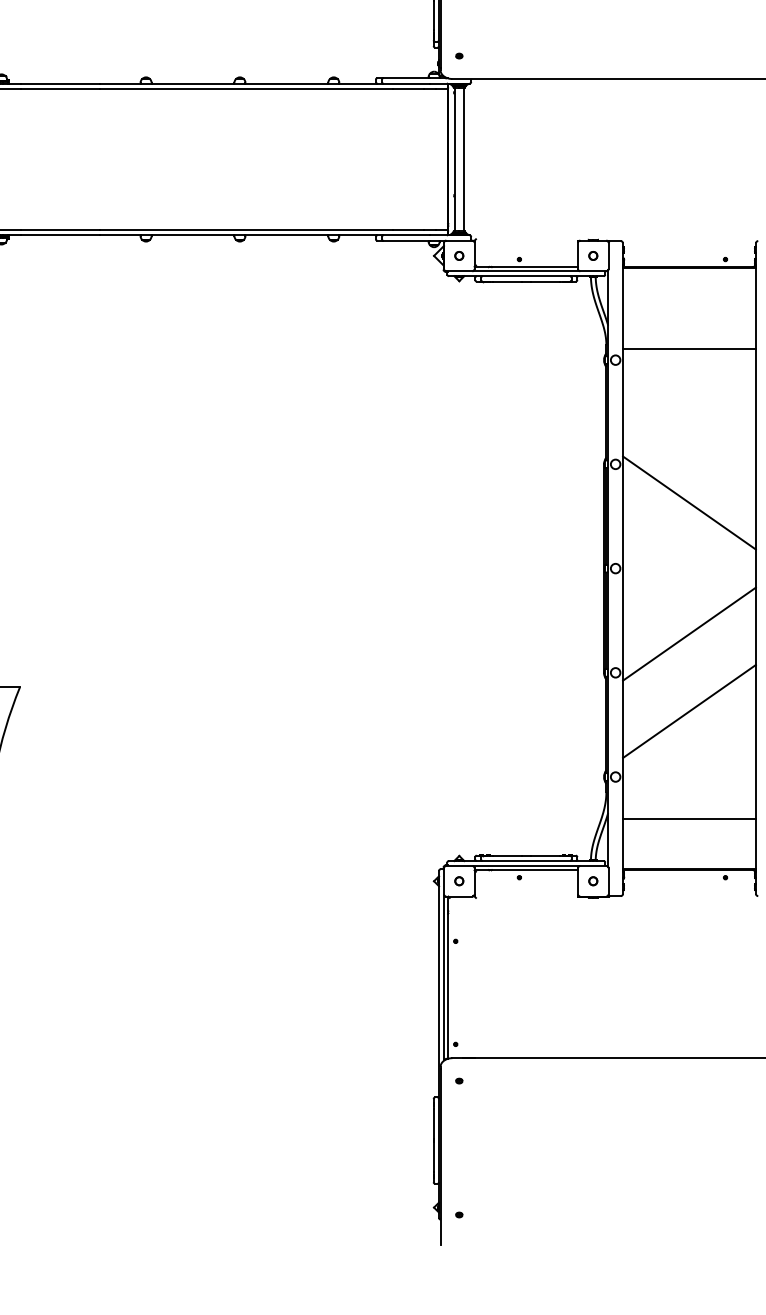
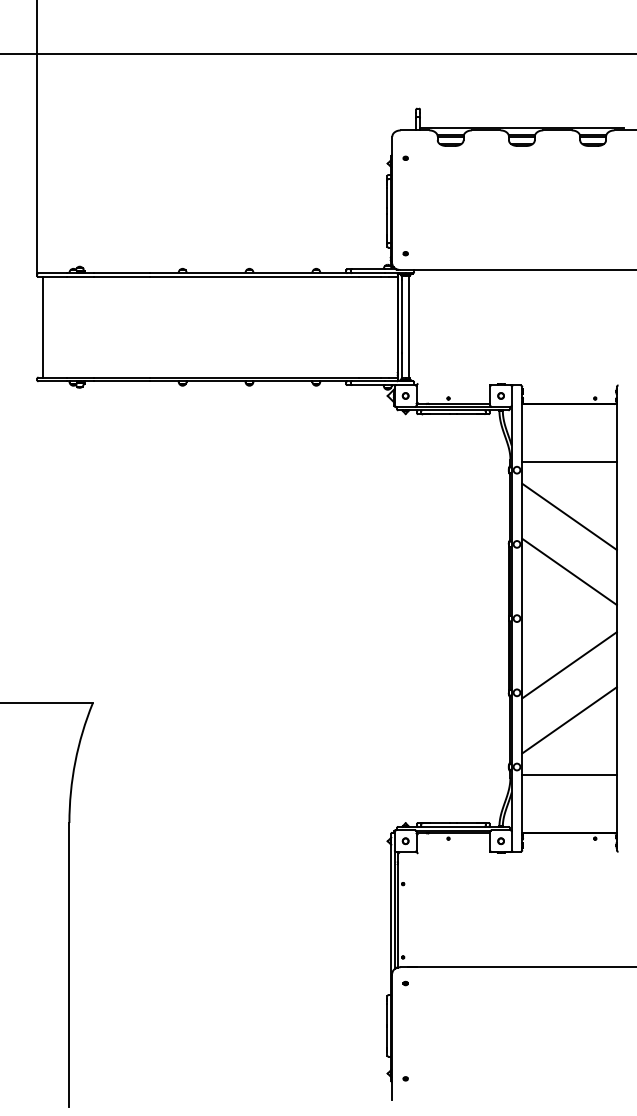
line: (689, 425) -> (569, 516), added
line: (689, 818) -> (569, 774), moved

